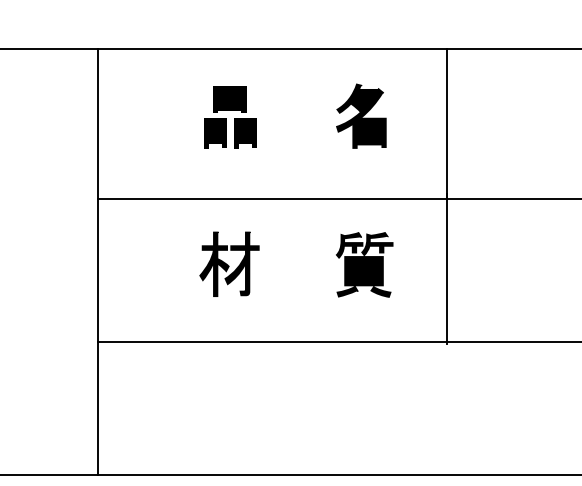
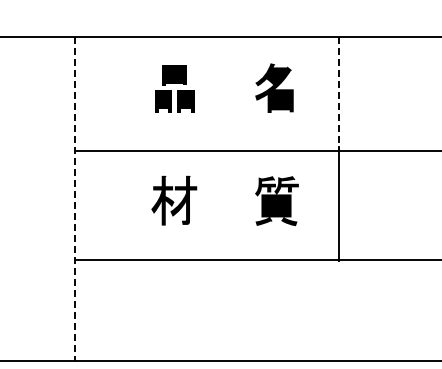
line: (446, 124) -> (339, 94), solid -> dashed
line: (98, 262) -> (74, 199), solid -> dashed

